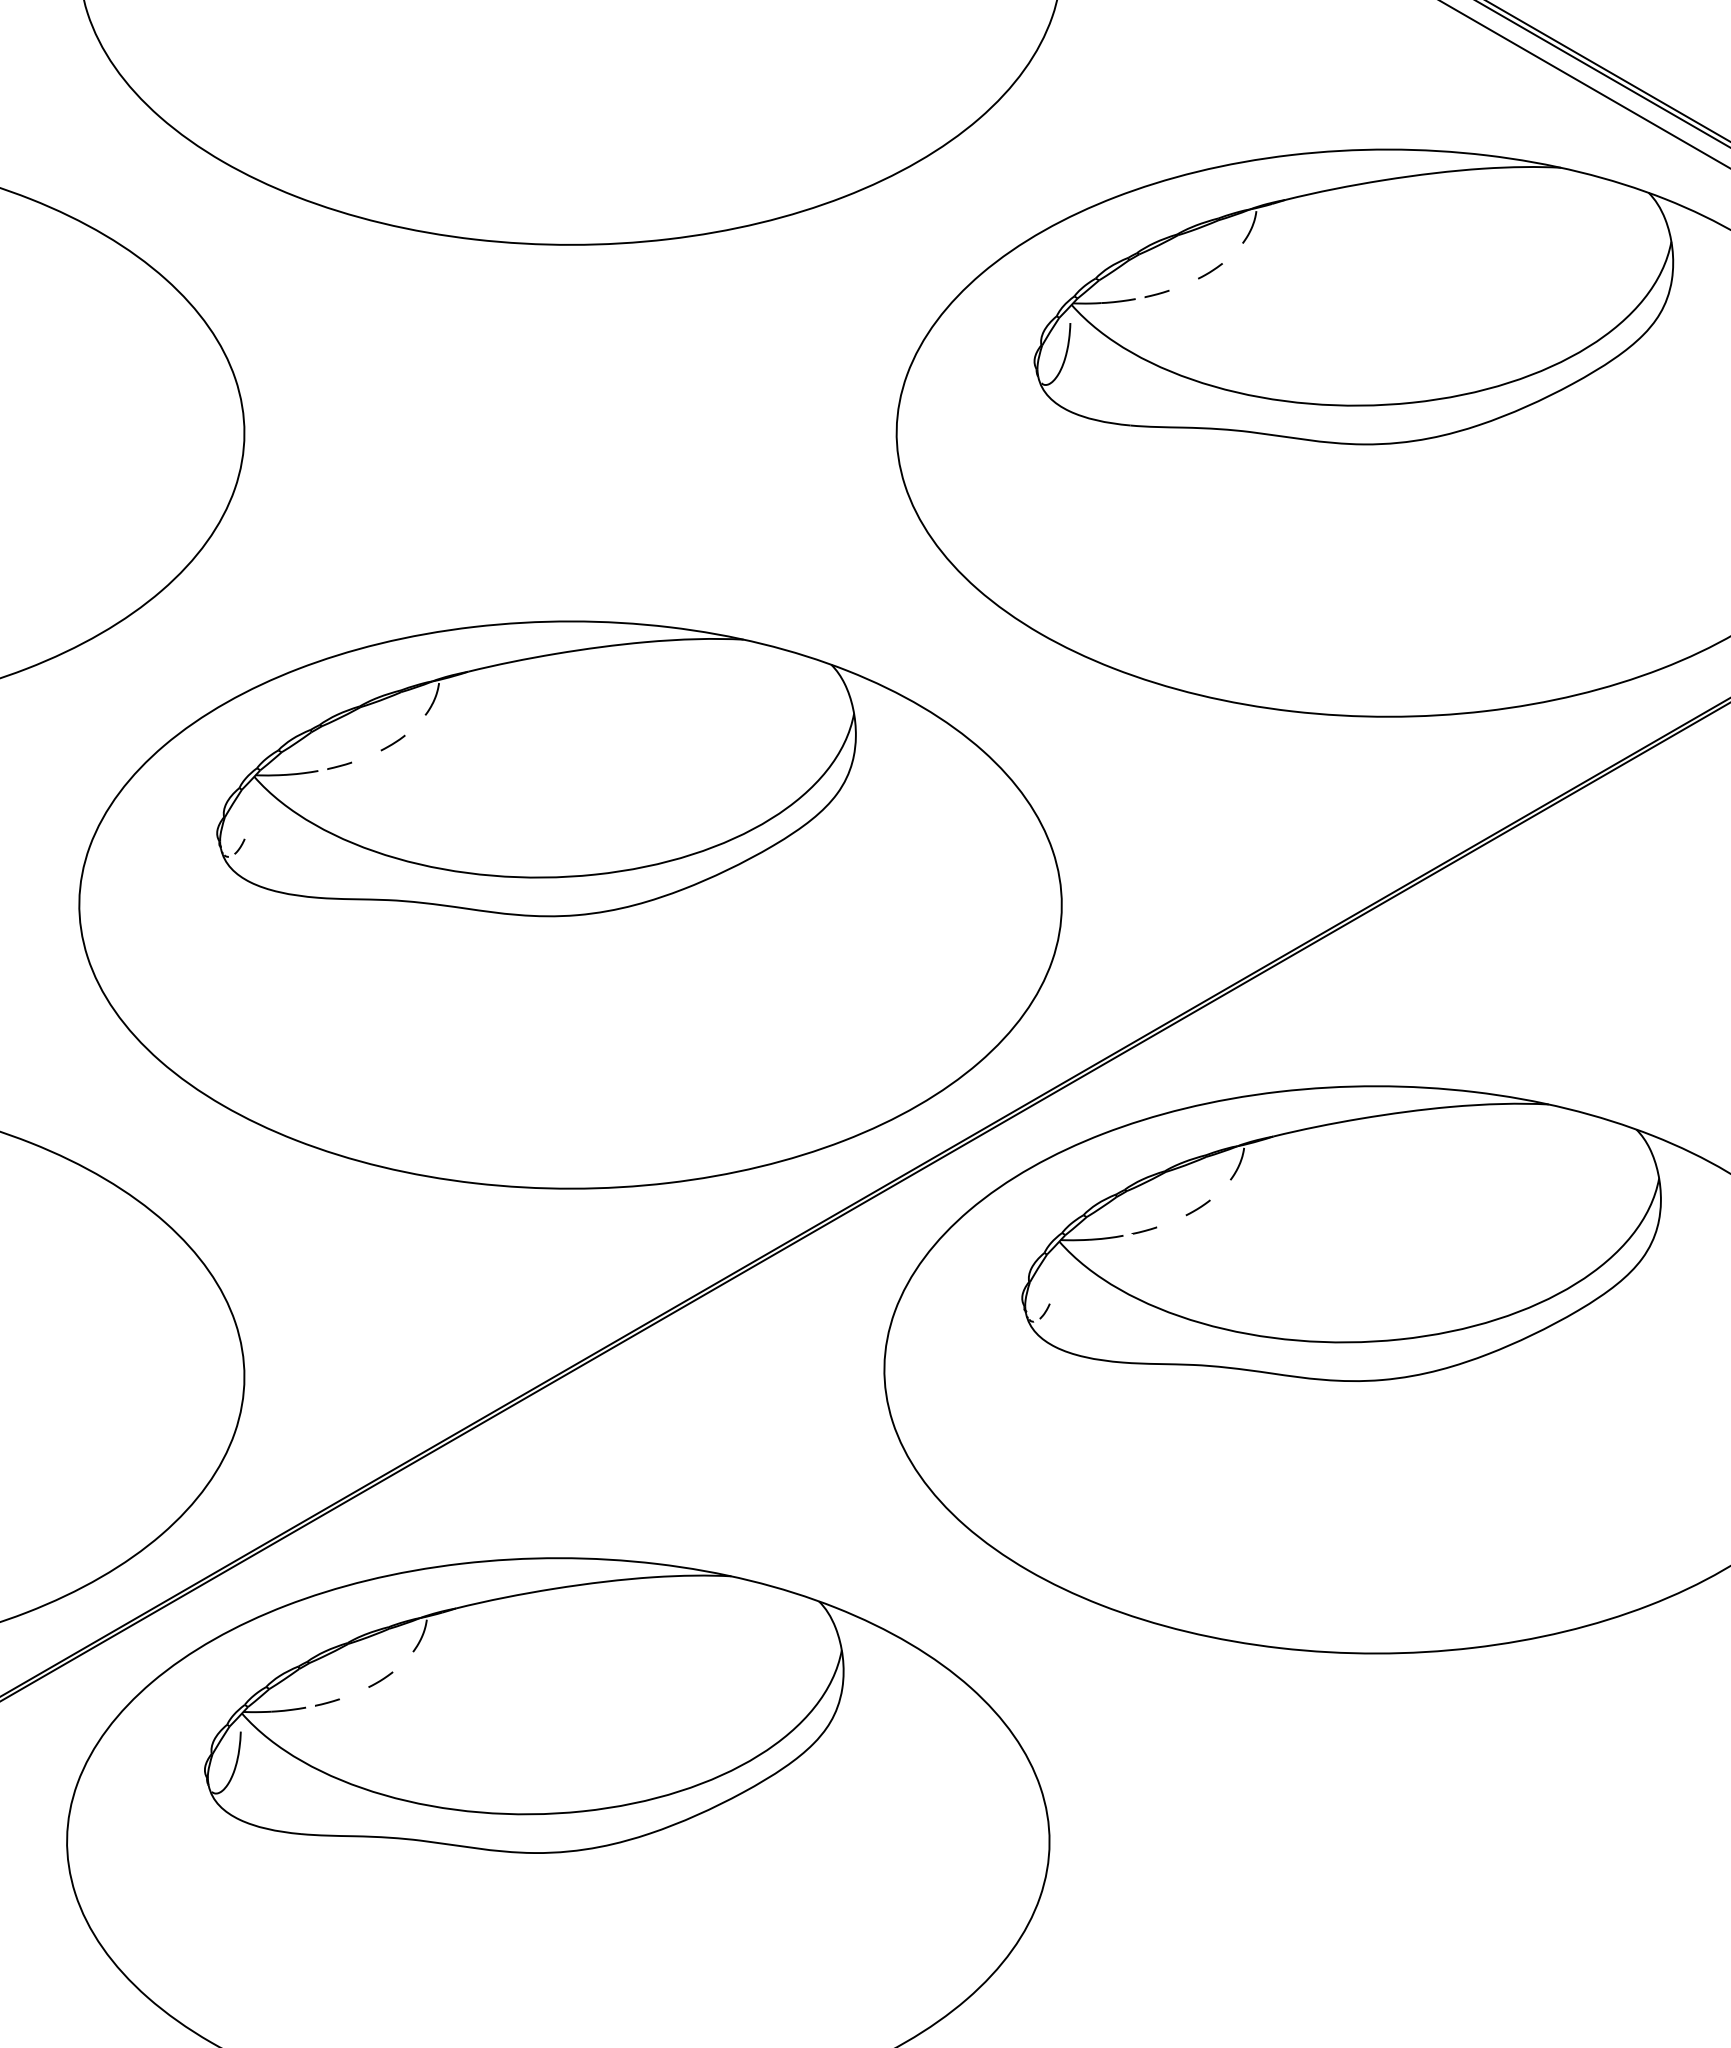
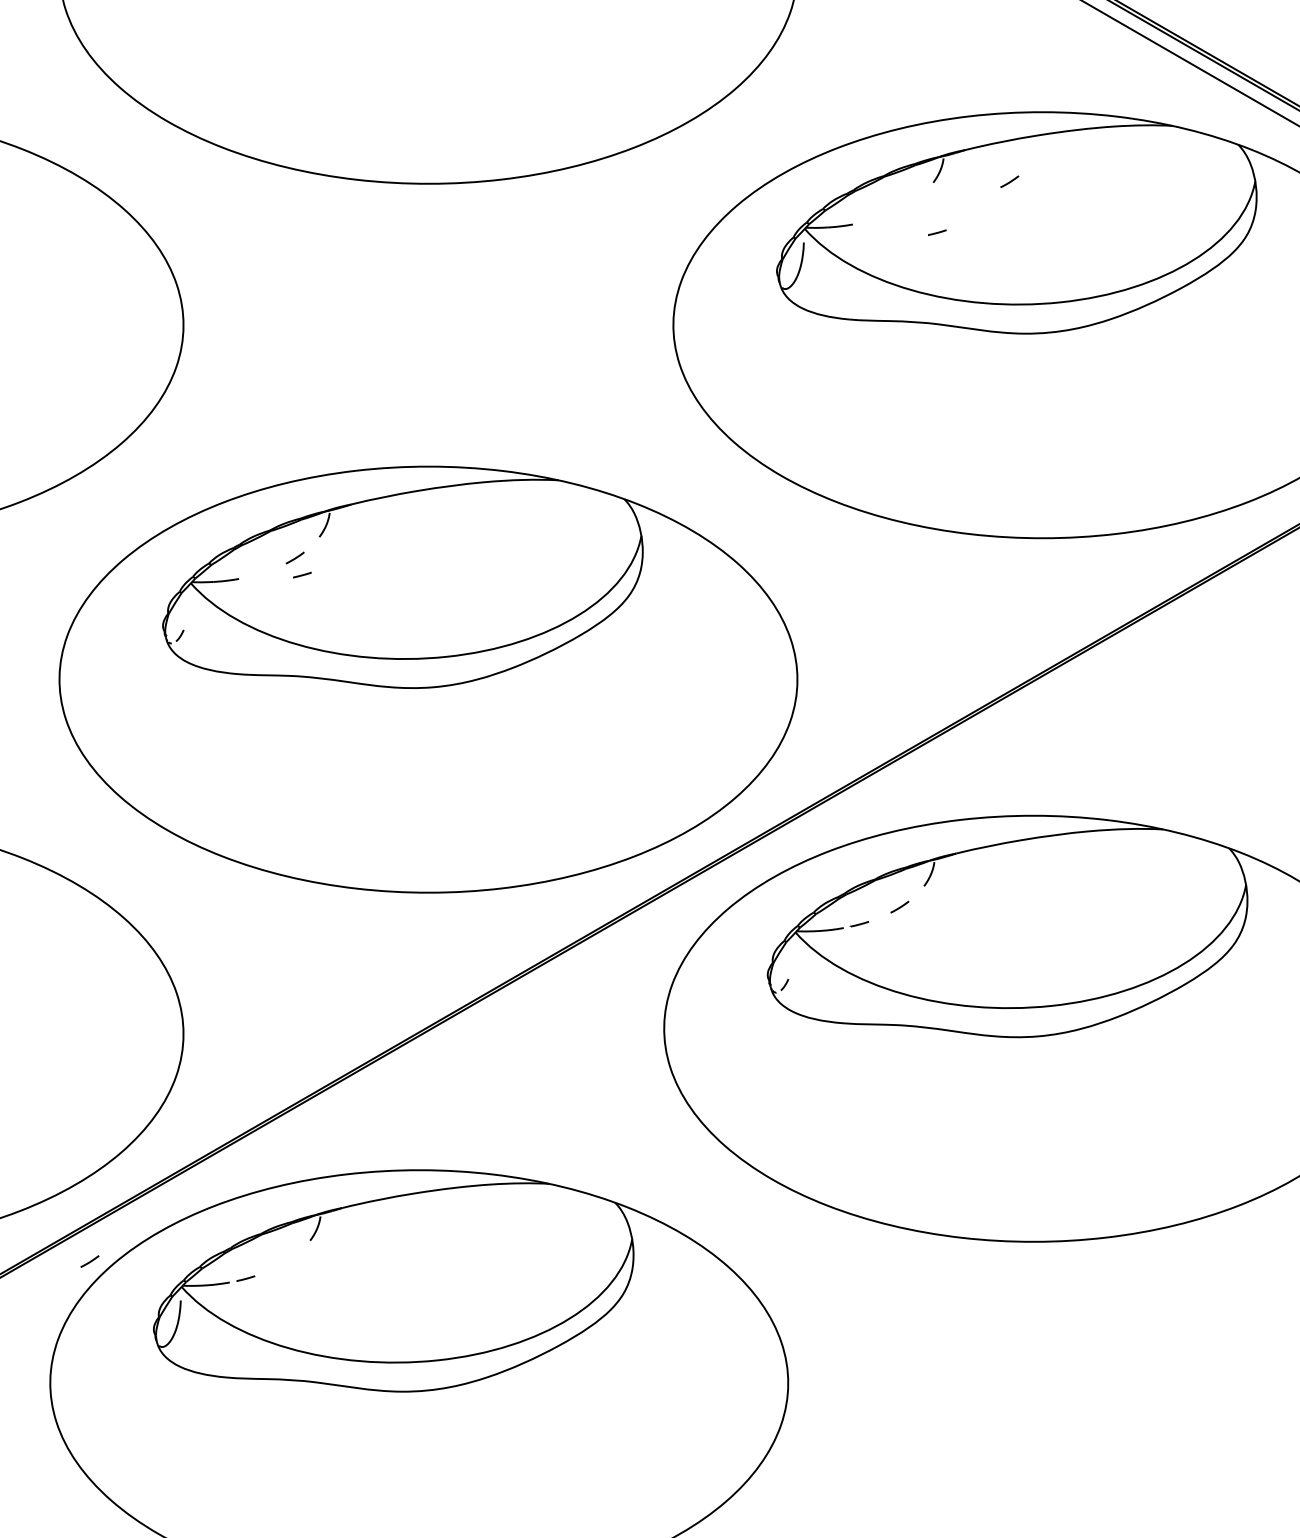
line: (1210, 271) -> (1009, 182), moved
line: (1156, 293) -> (936, 232), moved
line: (339, 765) -> (302, 574), moved
line: (380, 1679) -> (89, 1261), moved

